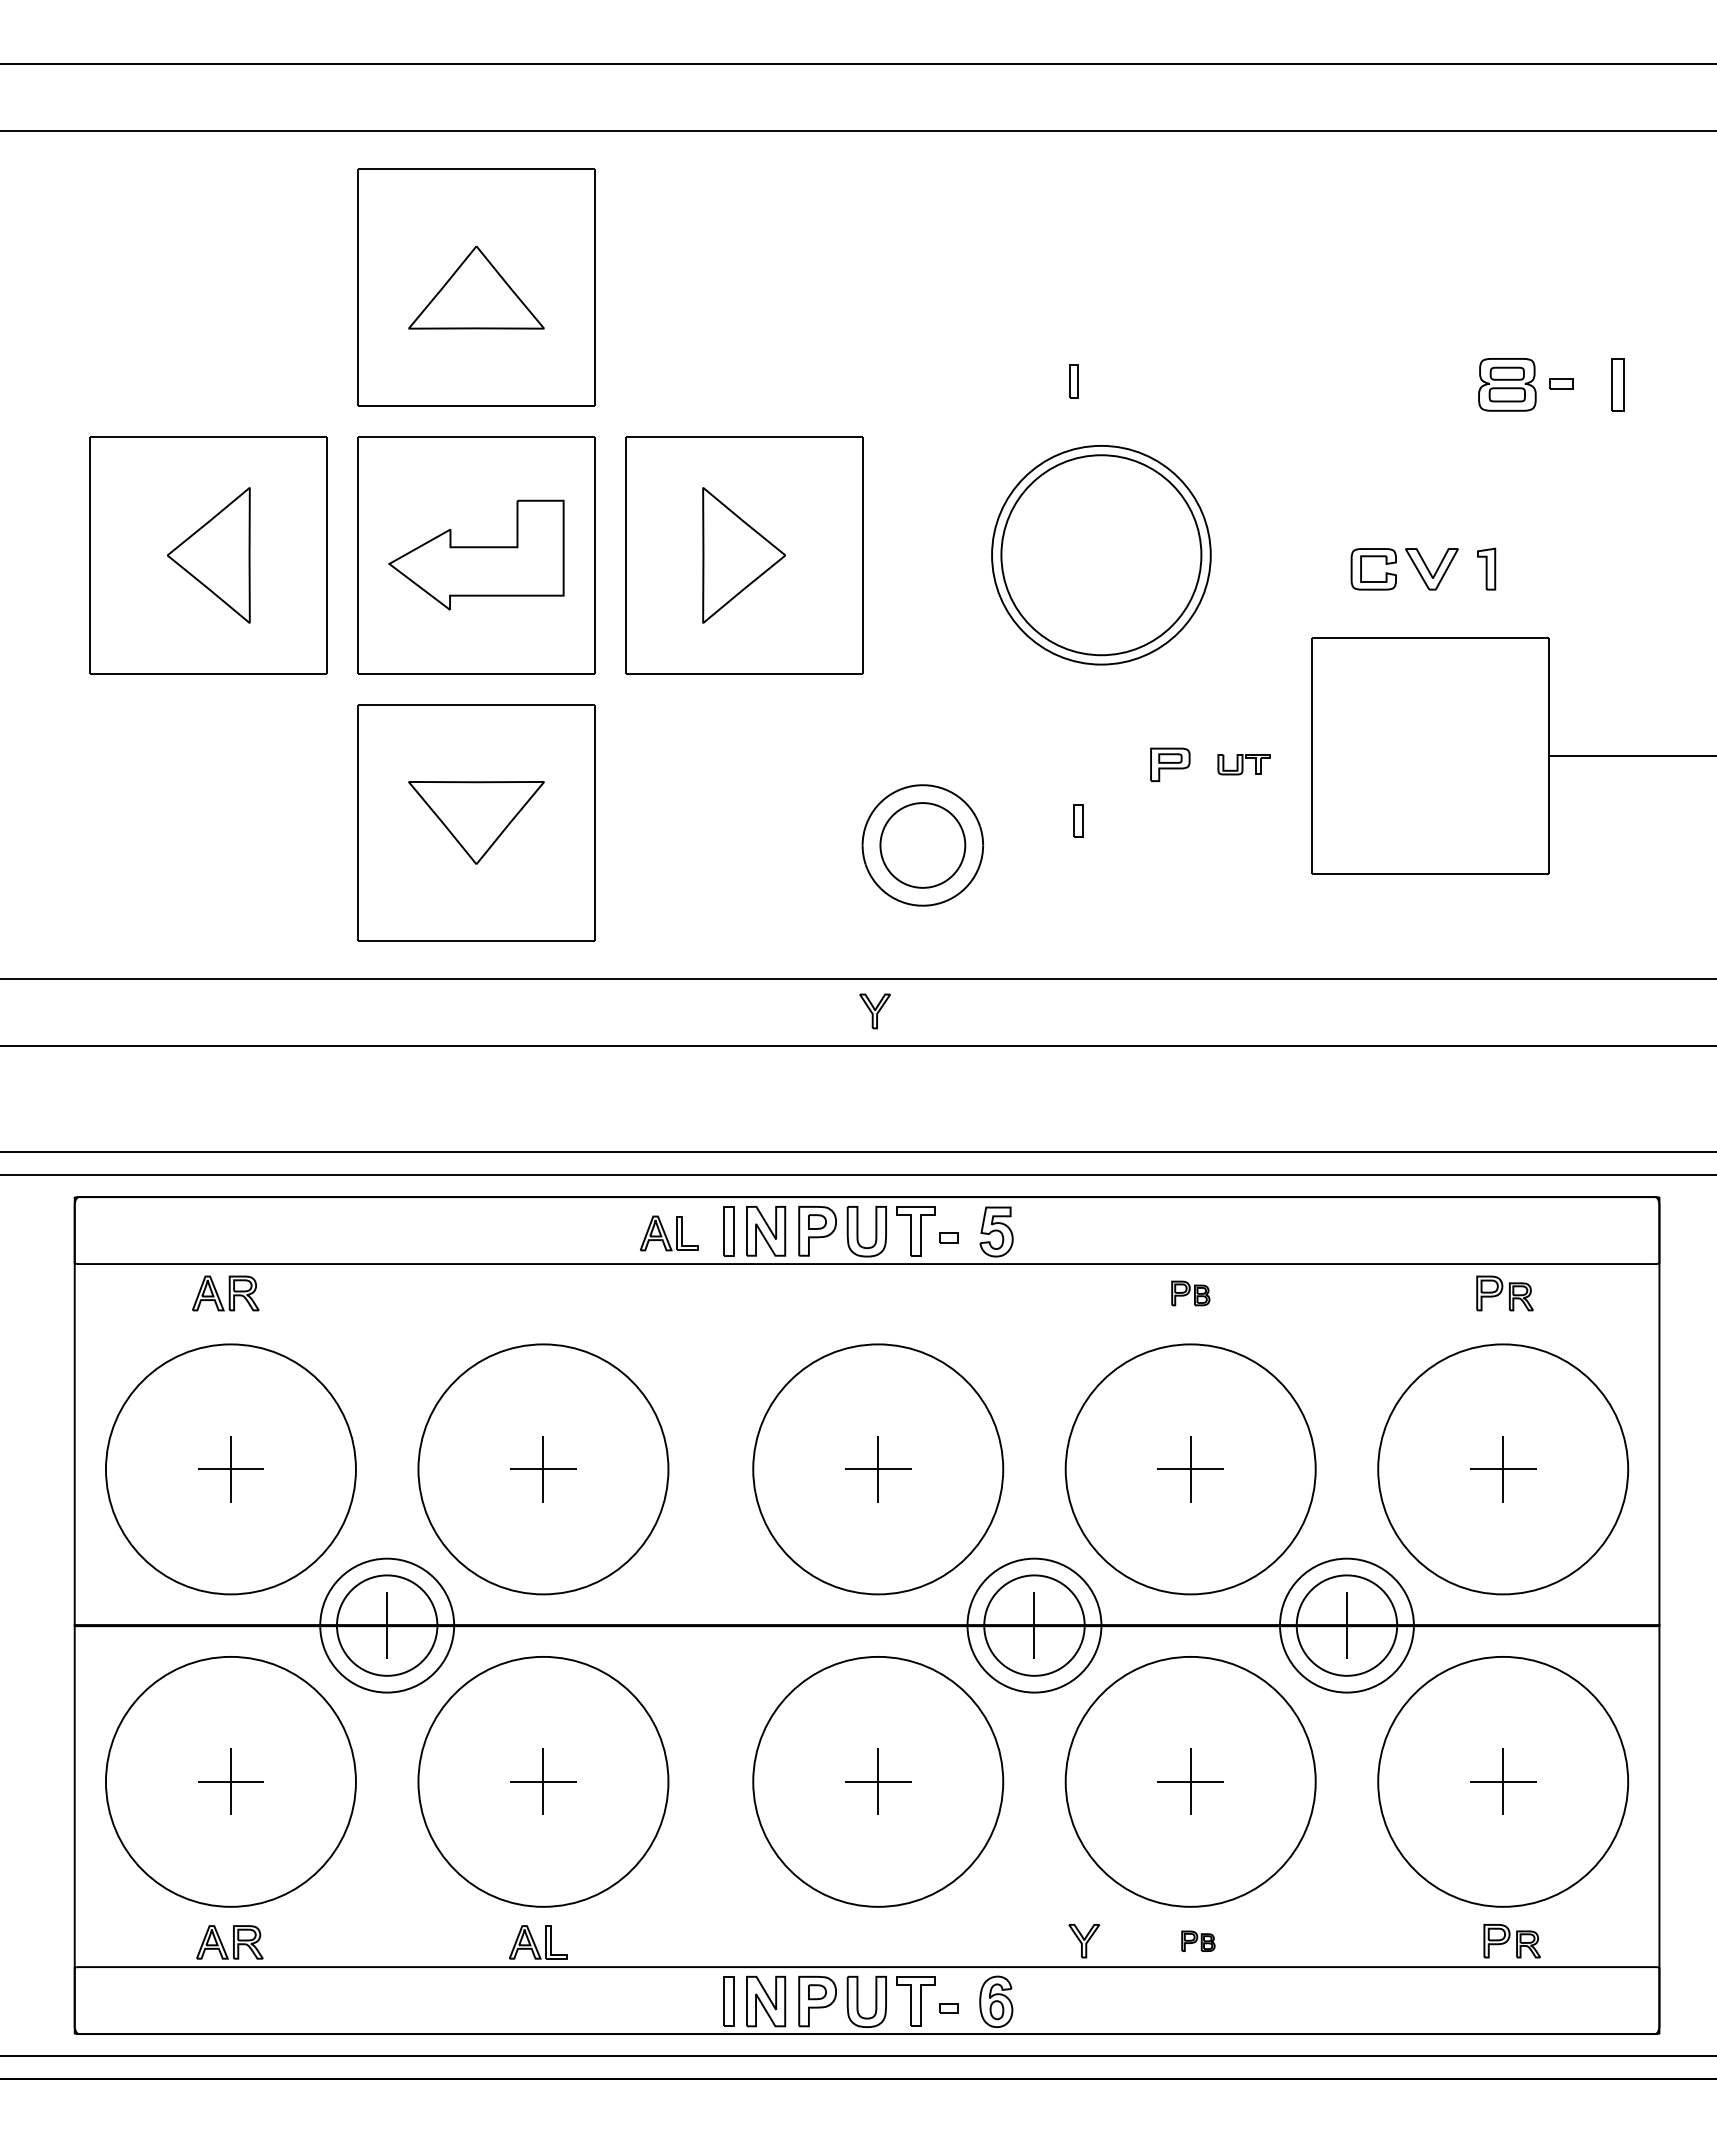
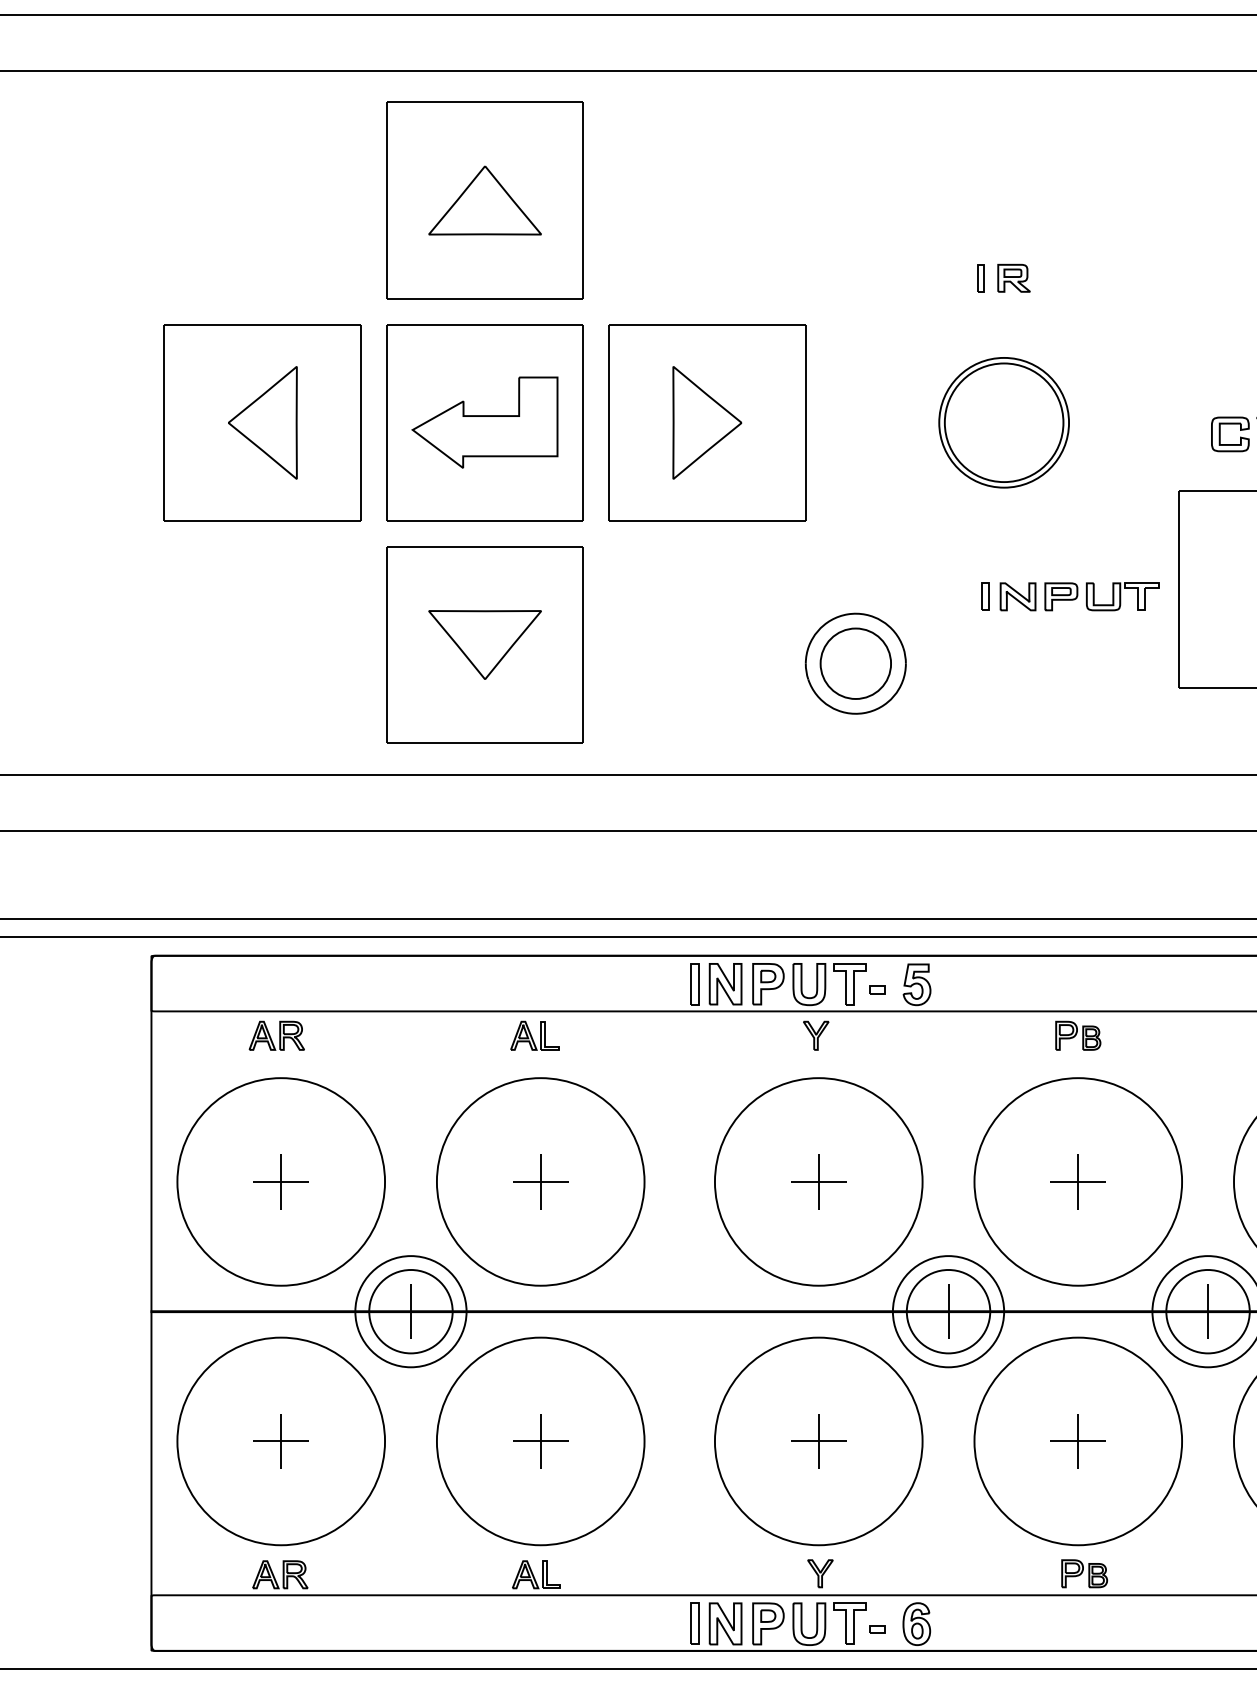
part: (1113, 381) -> (1014, 278), added
part: (1101, 555) -> (1004, 422), size x0.71
part: (1118, 764) -> (1018, 596), added
part: (1244, 764) -> (1122, 596), size x1.67
part: (1078, 820) -> (985, 596), moved
part: (874, 1011) -> (815, 1035), moved
part: (669, 1233) -> (534, 1035), moved
part: (1190, 1293) -> (1078, 1035), size x1.43
part: (1083, 1941) -> (819, 1574), moved
part: (1198, 1941) -> (1084, 1574), size x1.67

